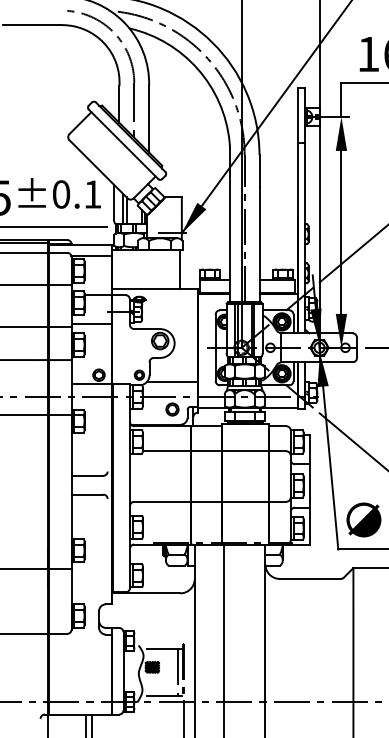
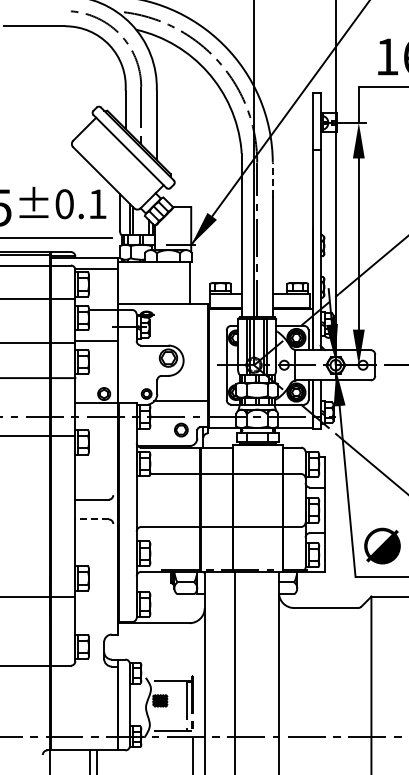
line: (259, 170) -> (272, 179), solid -> dashed
line: (87, 494) -> (92, 519), solid -> dashed

